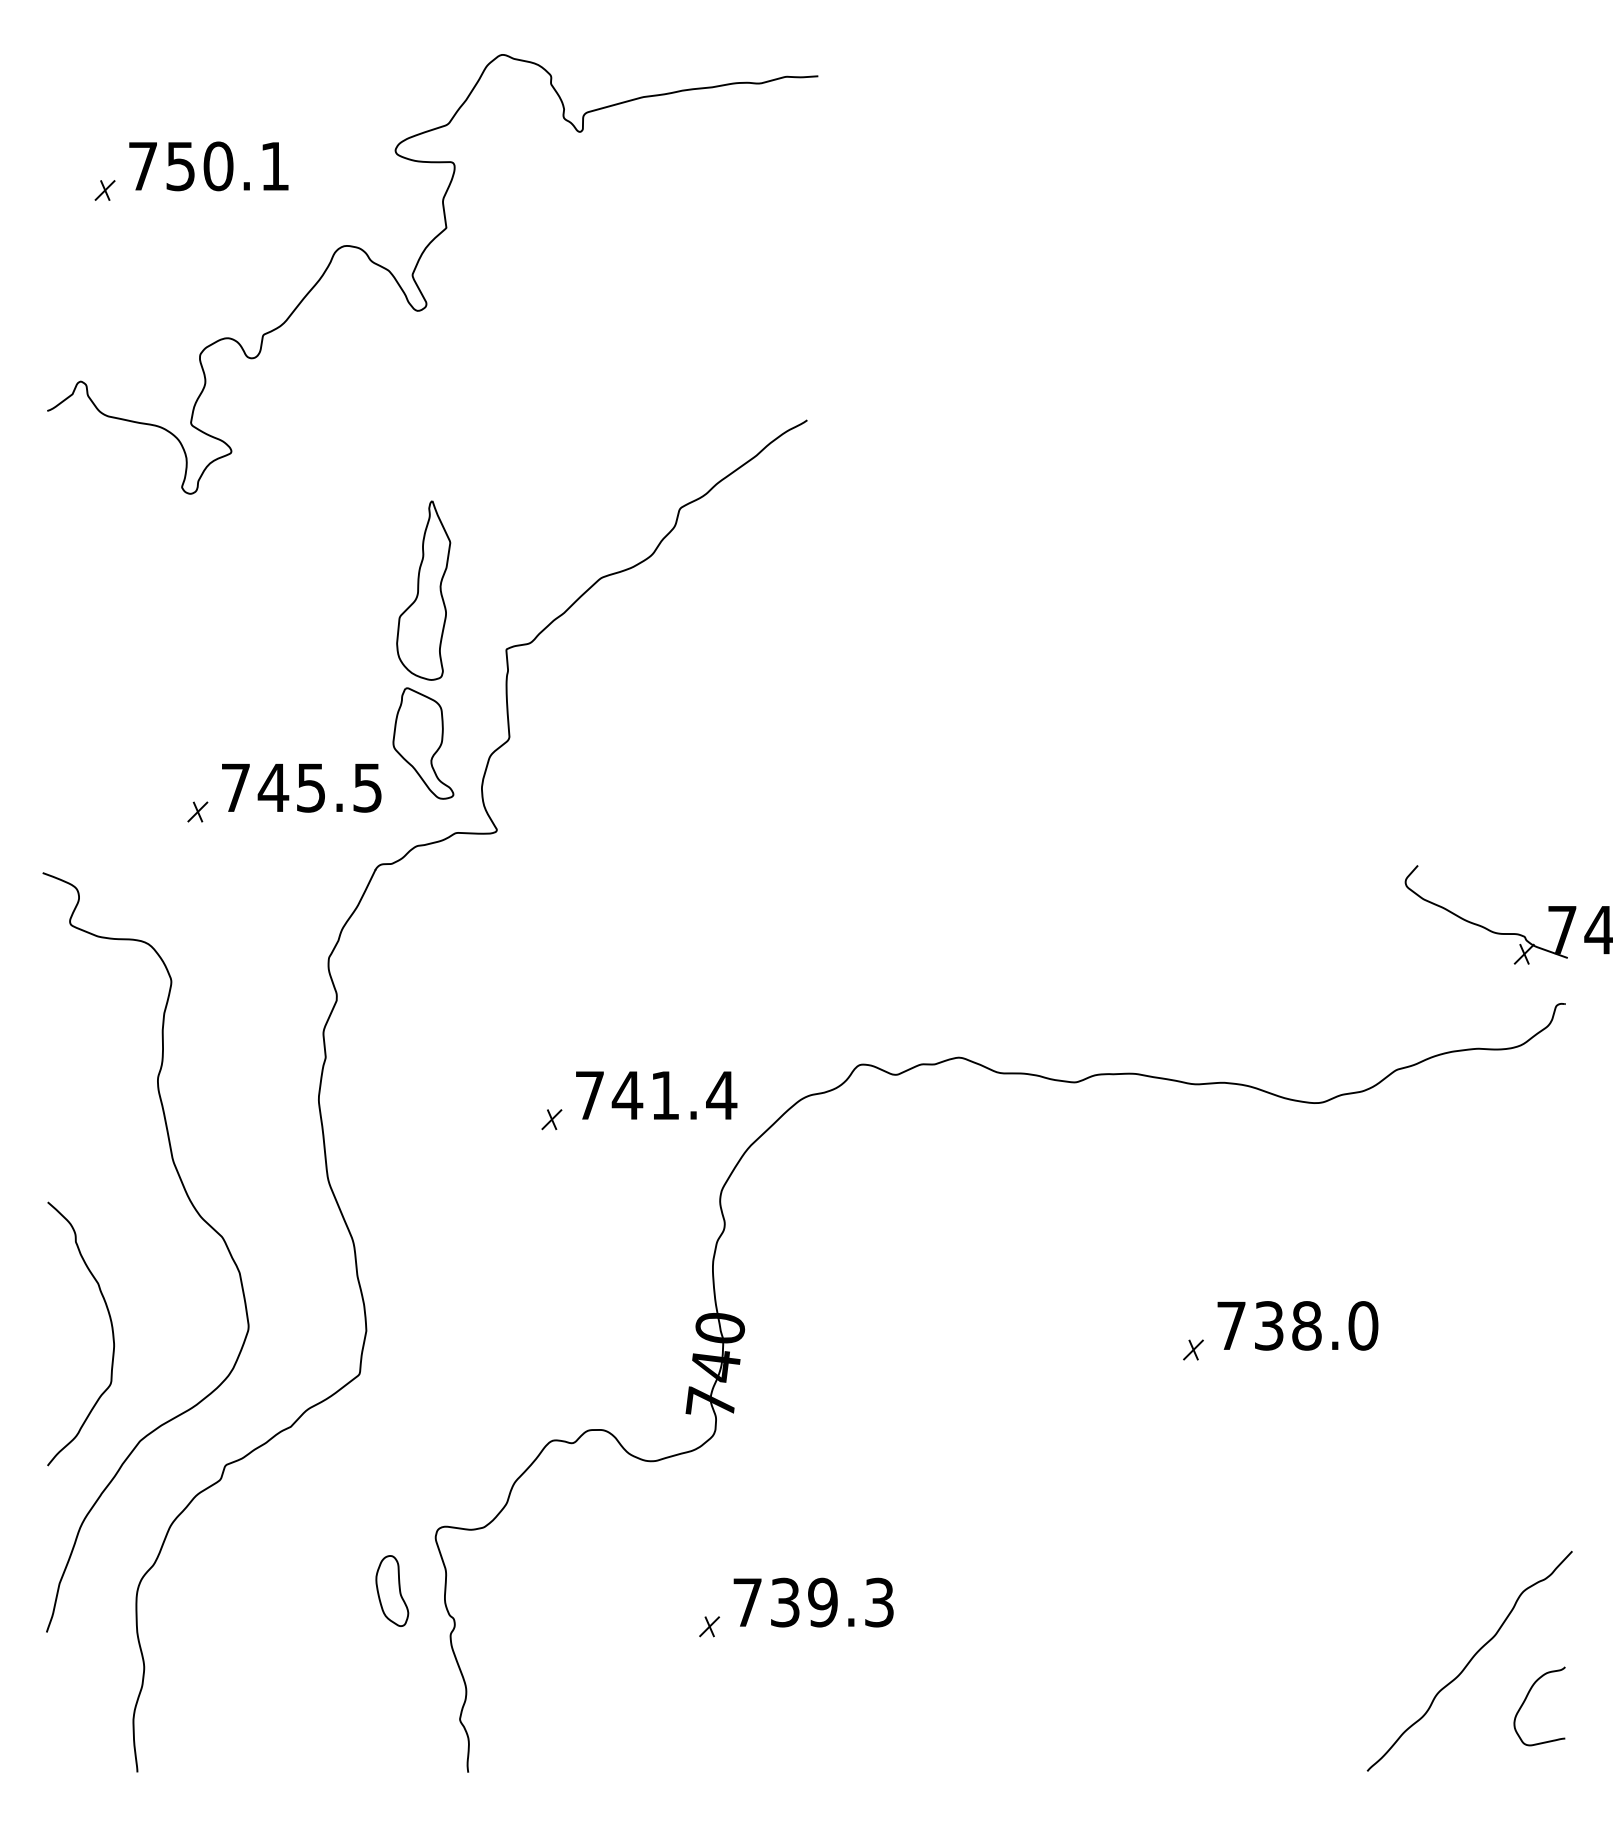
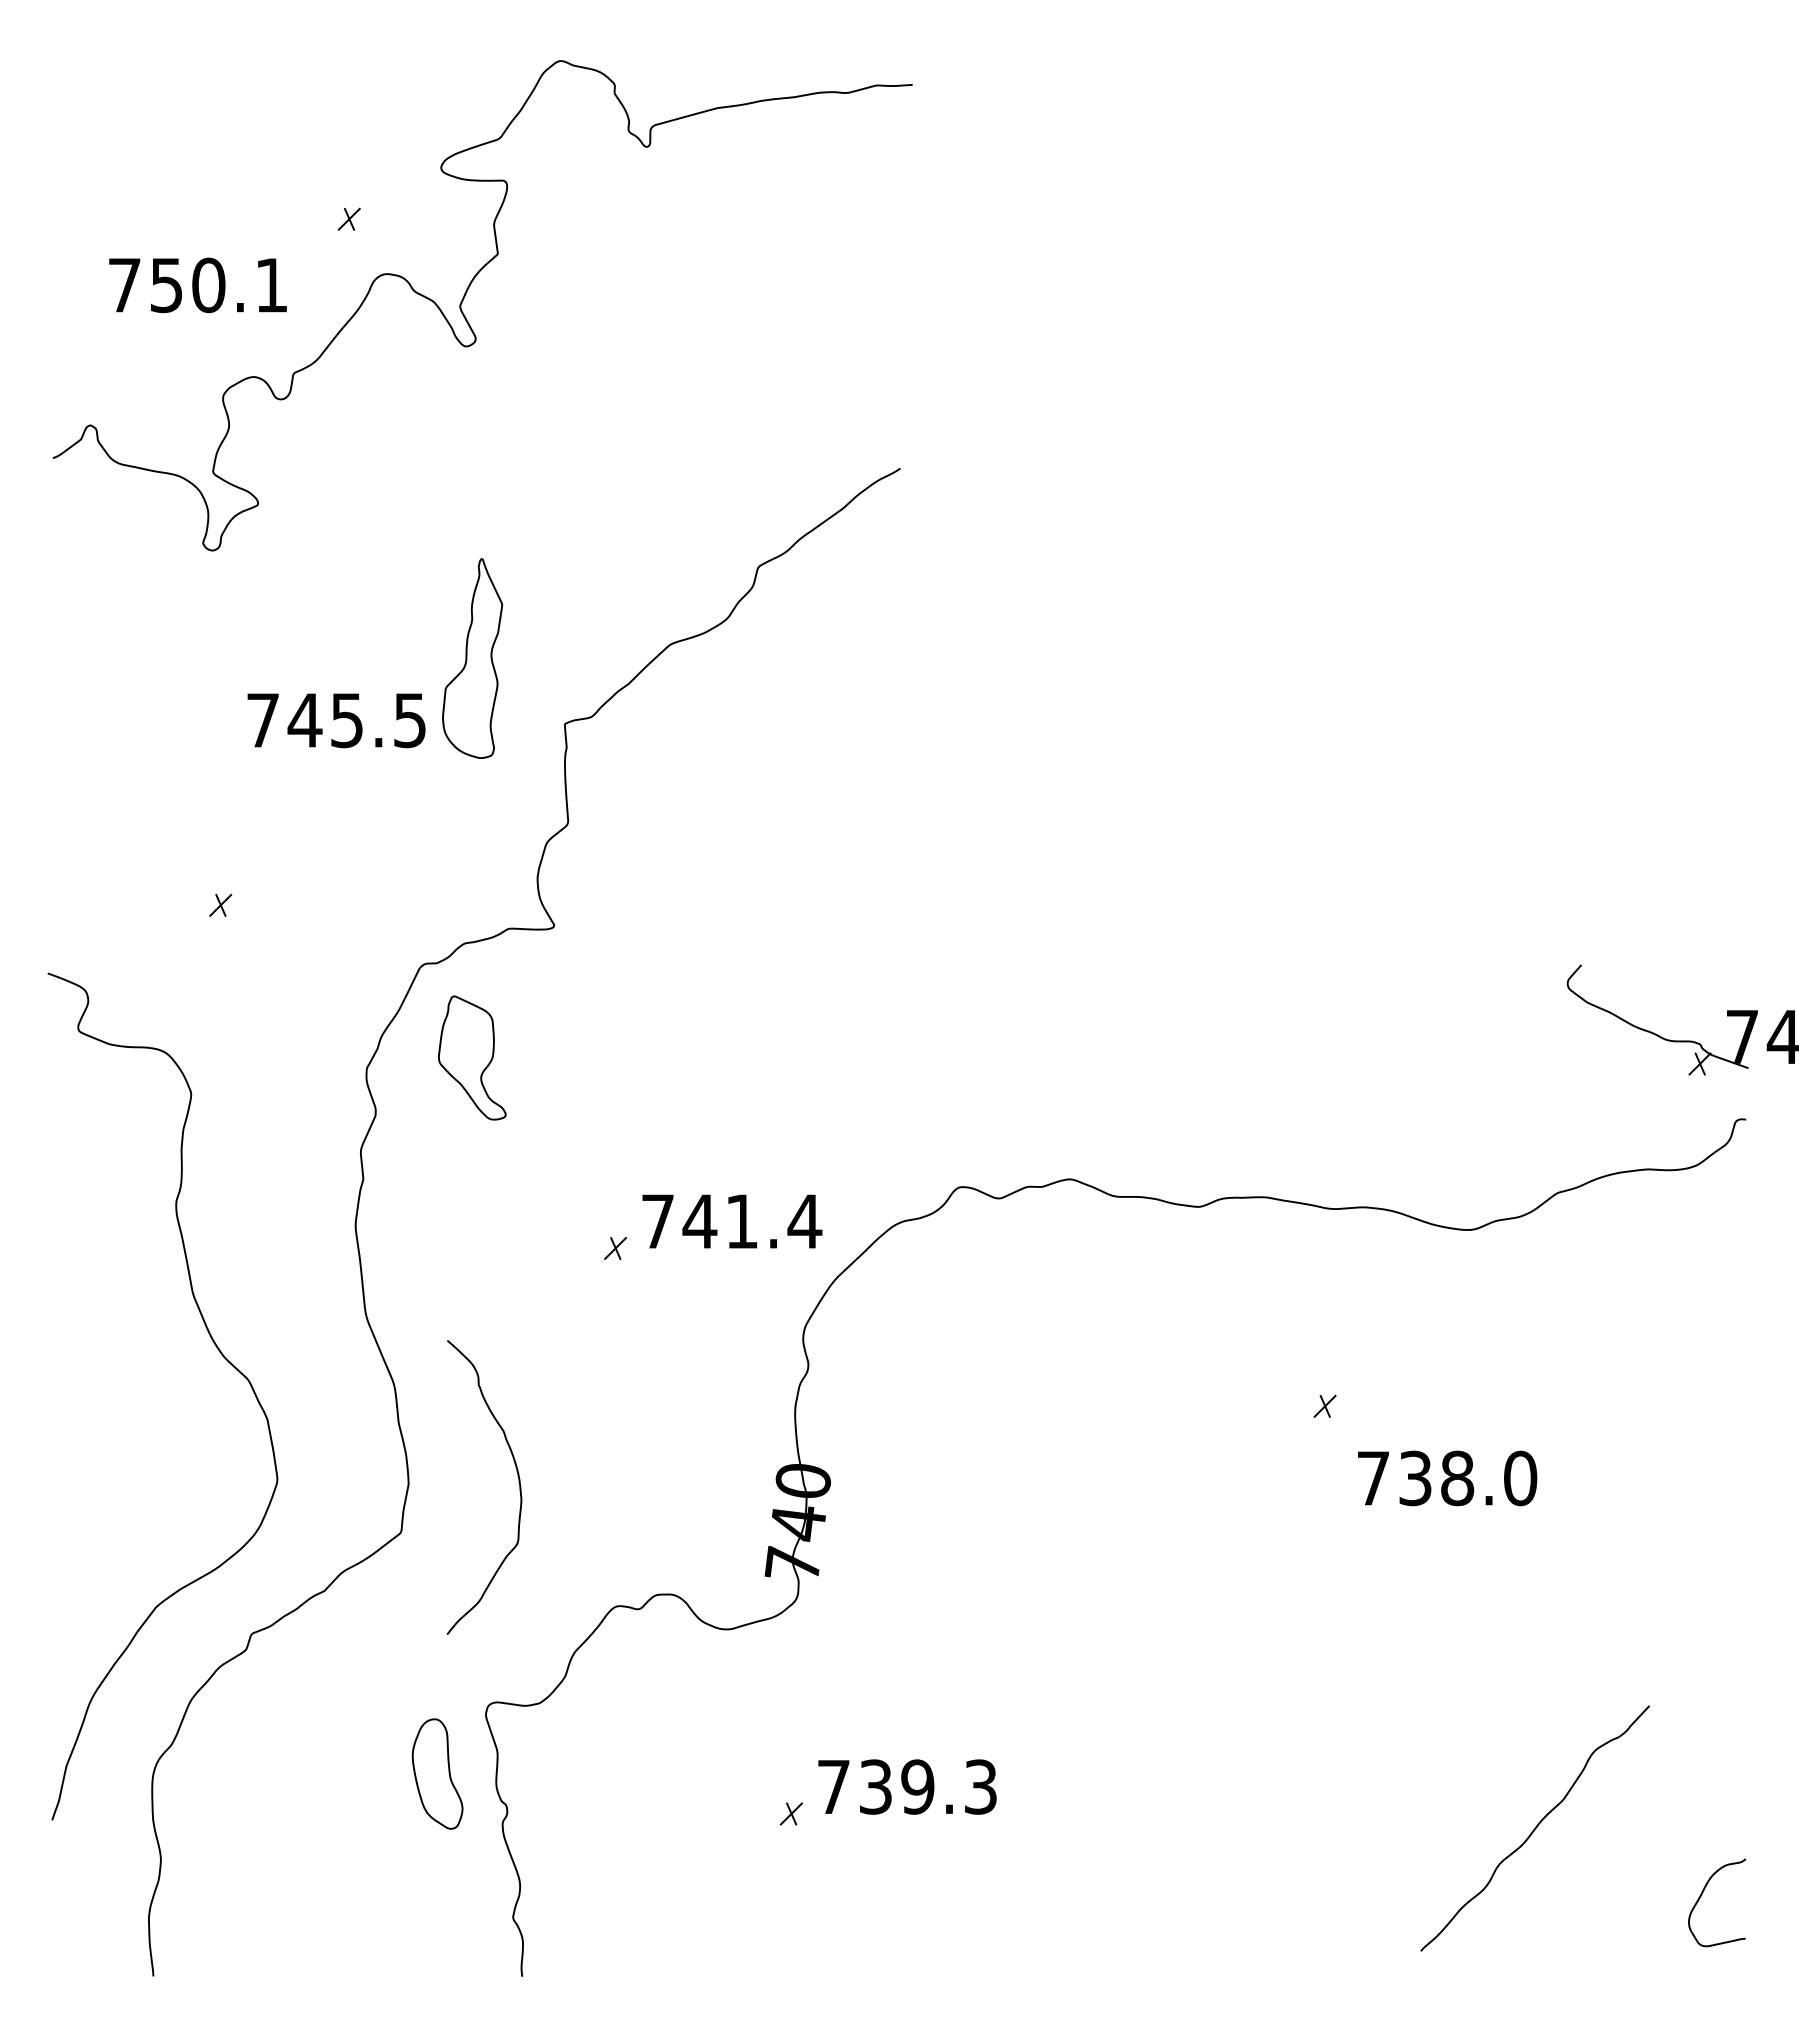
text: (208, 166) -> (197, 285), moved
part: (104, 189) -> (348, 218), moved
part: (423, 743) -> (472, 1057), moved
text: (301, 787) -> (336, 720), moved
curve: (111, 1329) -> (518, 1482), moved
part: (1192, 1349) -> (1324, 1405), moved
part: (392, 1591) -> (437, 1774), size x1.4
curve: (1469, 1661) -> (1534, 1828), moved

